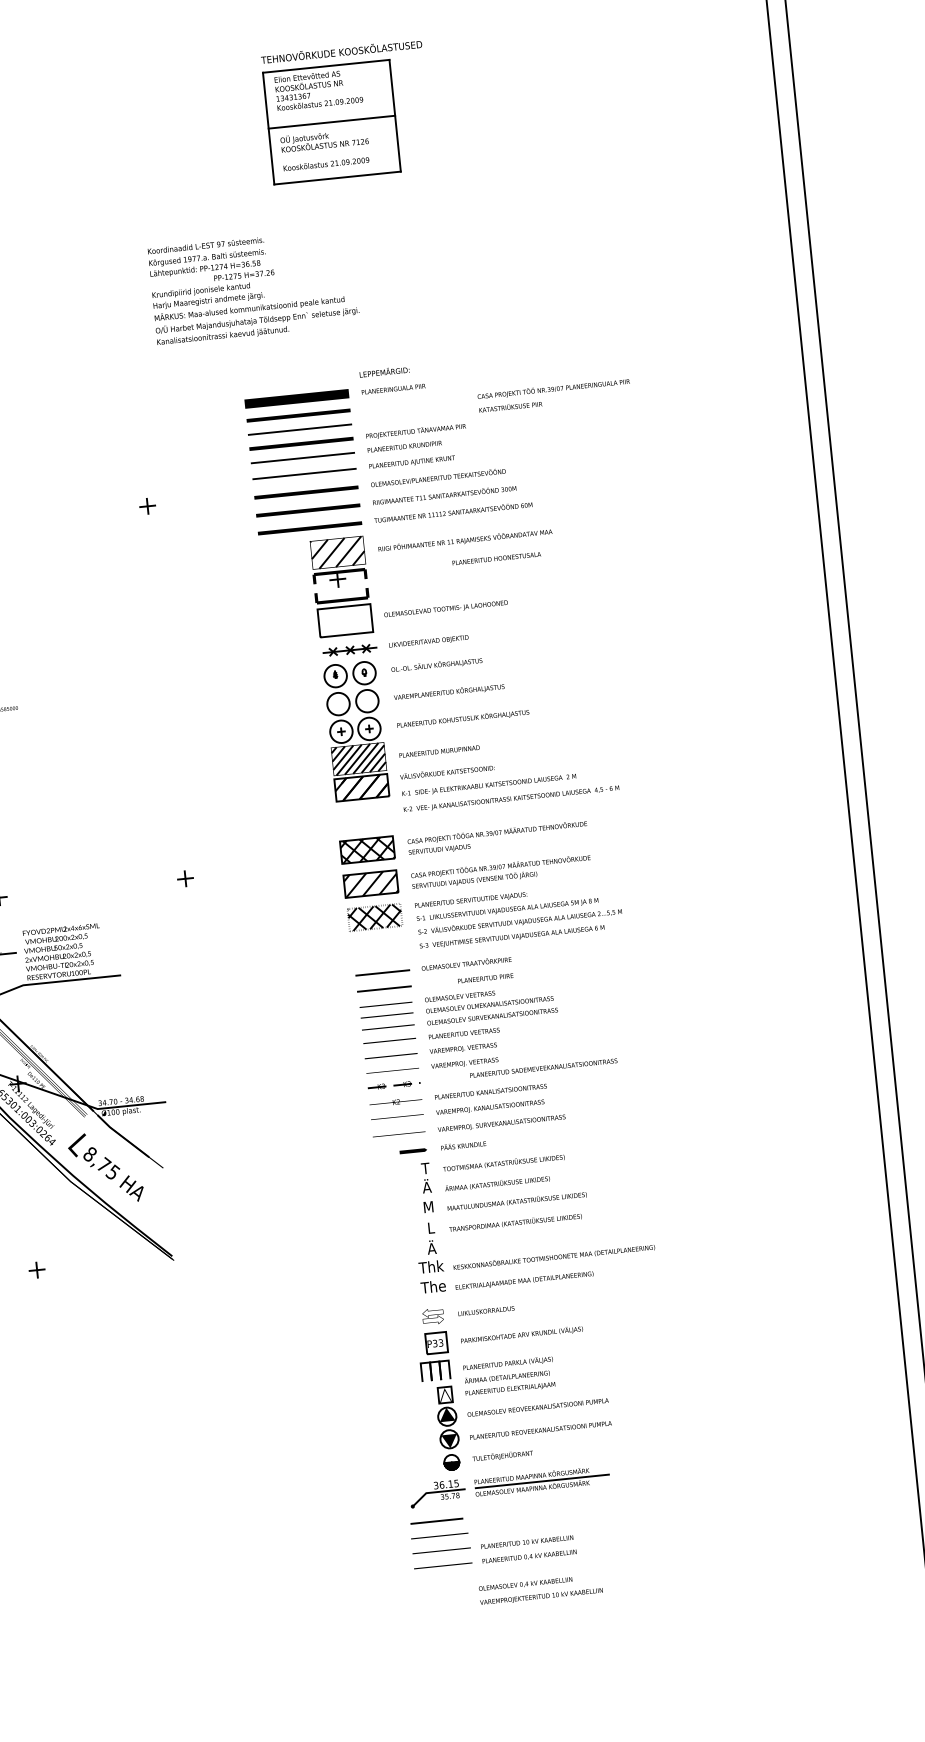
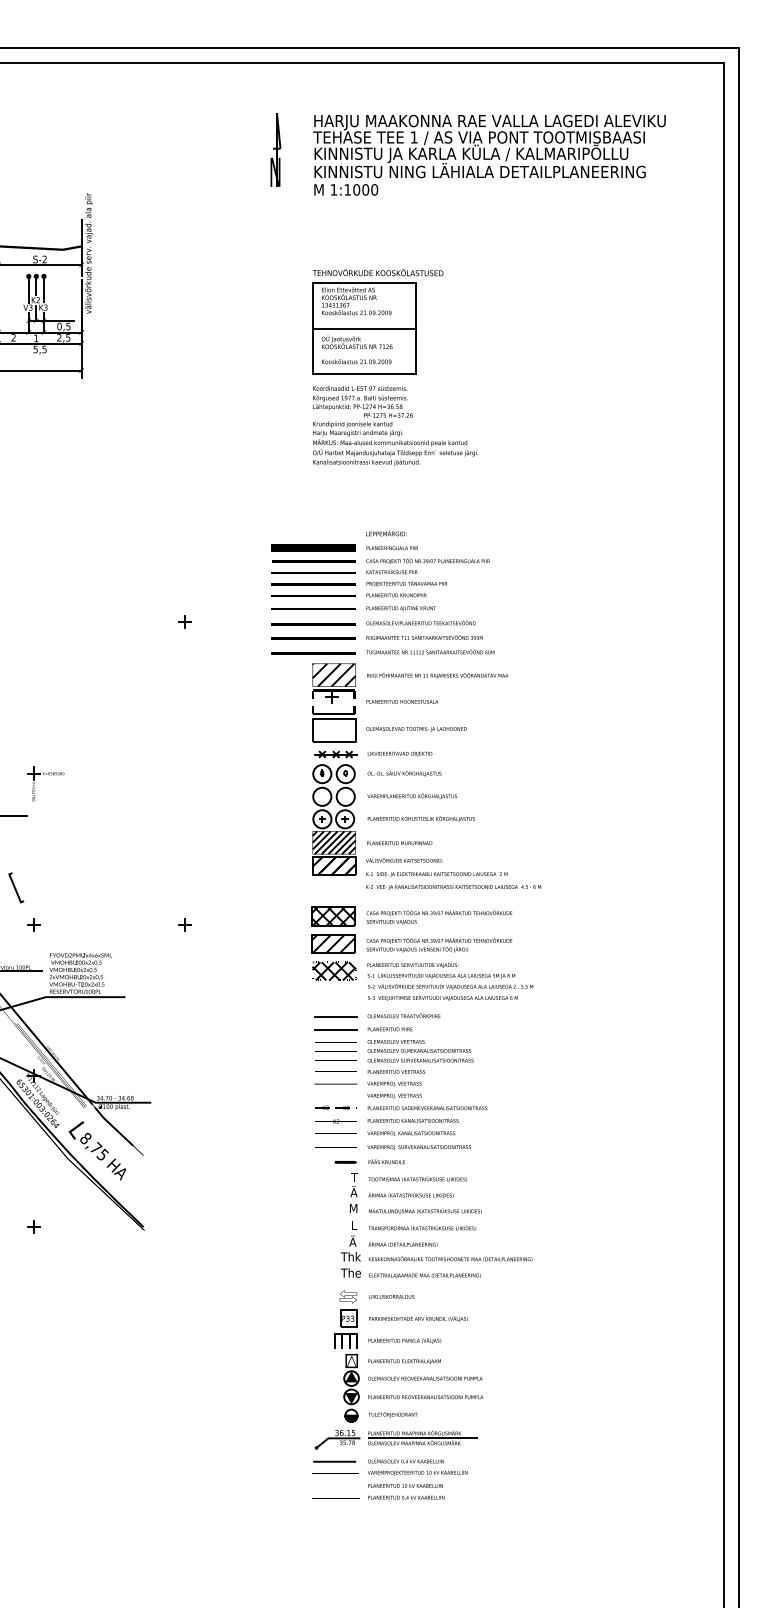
text: (254, 286) -> (395, 425), moved
text: (553, 395) -> (427, 566), moved
text: (496, 558) -> (402, 701), moved
text: (484, 978) -> (389, 1029), moved
text: (543, 1068) -> (427, 1108), moved
text: (506, 1377) -> (402, 1244), moved
text: (540, 1589) -> (417, 1467), moved

